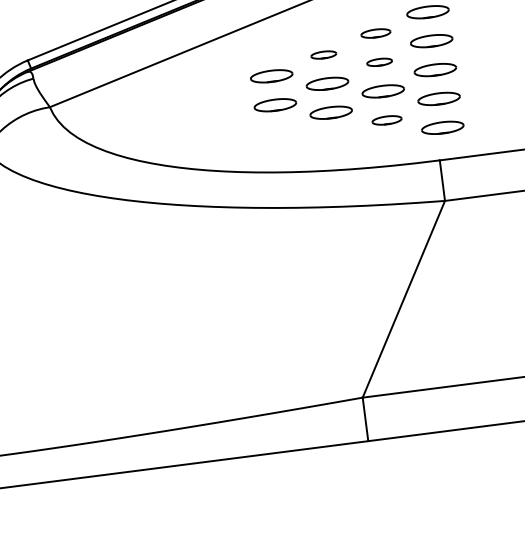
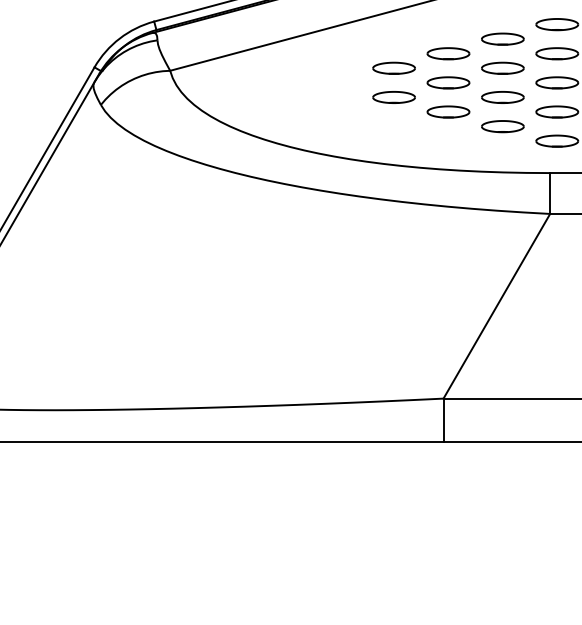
part: (375, 32) -> (502, 38), size x1.43
part: (323, 54) -> (448, 53), size x1.67
part: (379, 61) -> (502, 67), size x1.67
part: (386, 120) -> (502, 126), size x1.43

